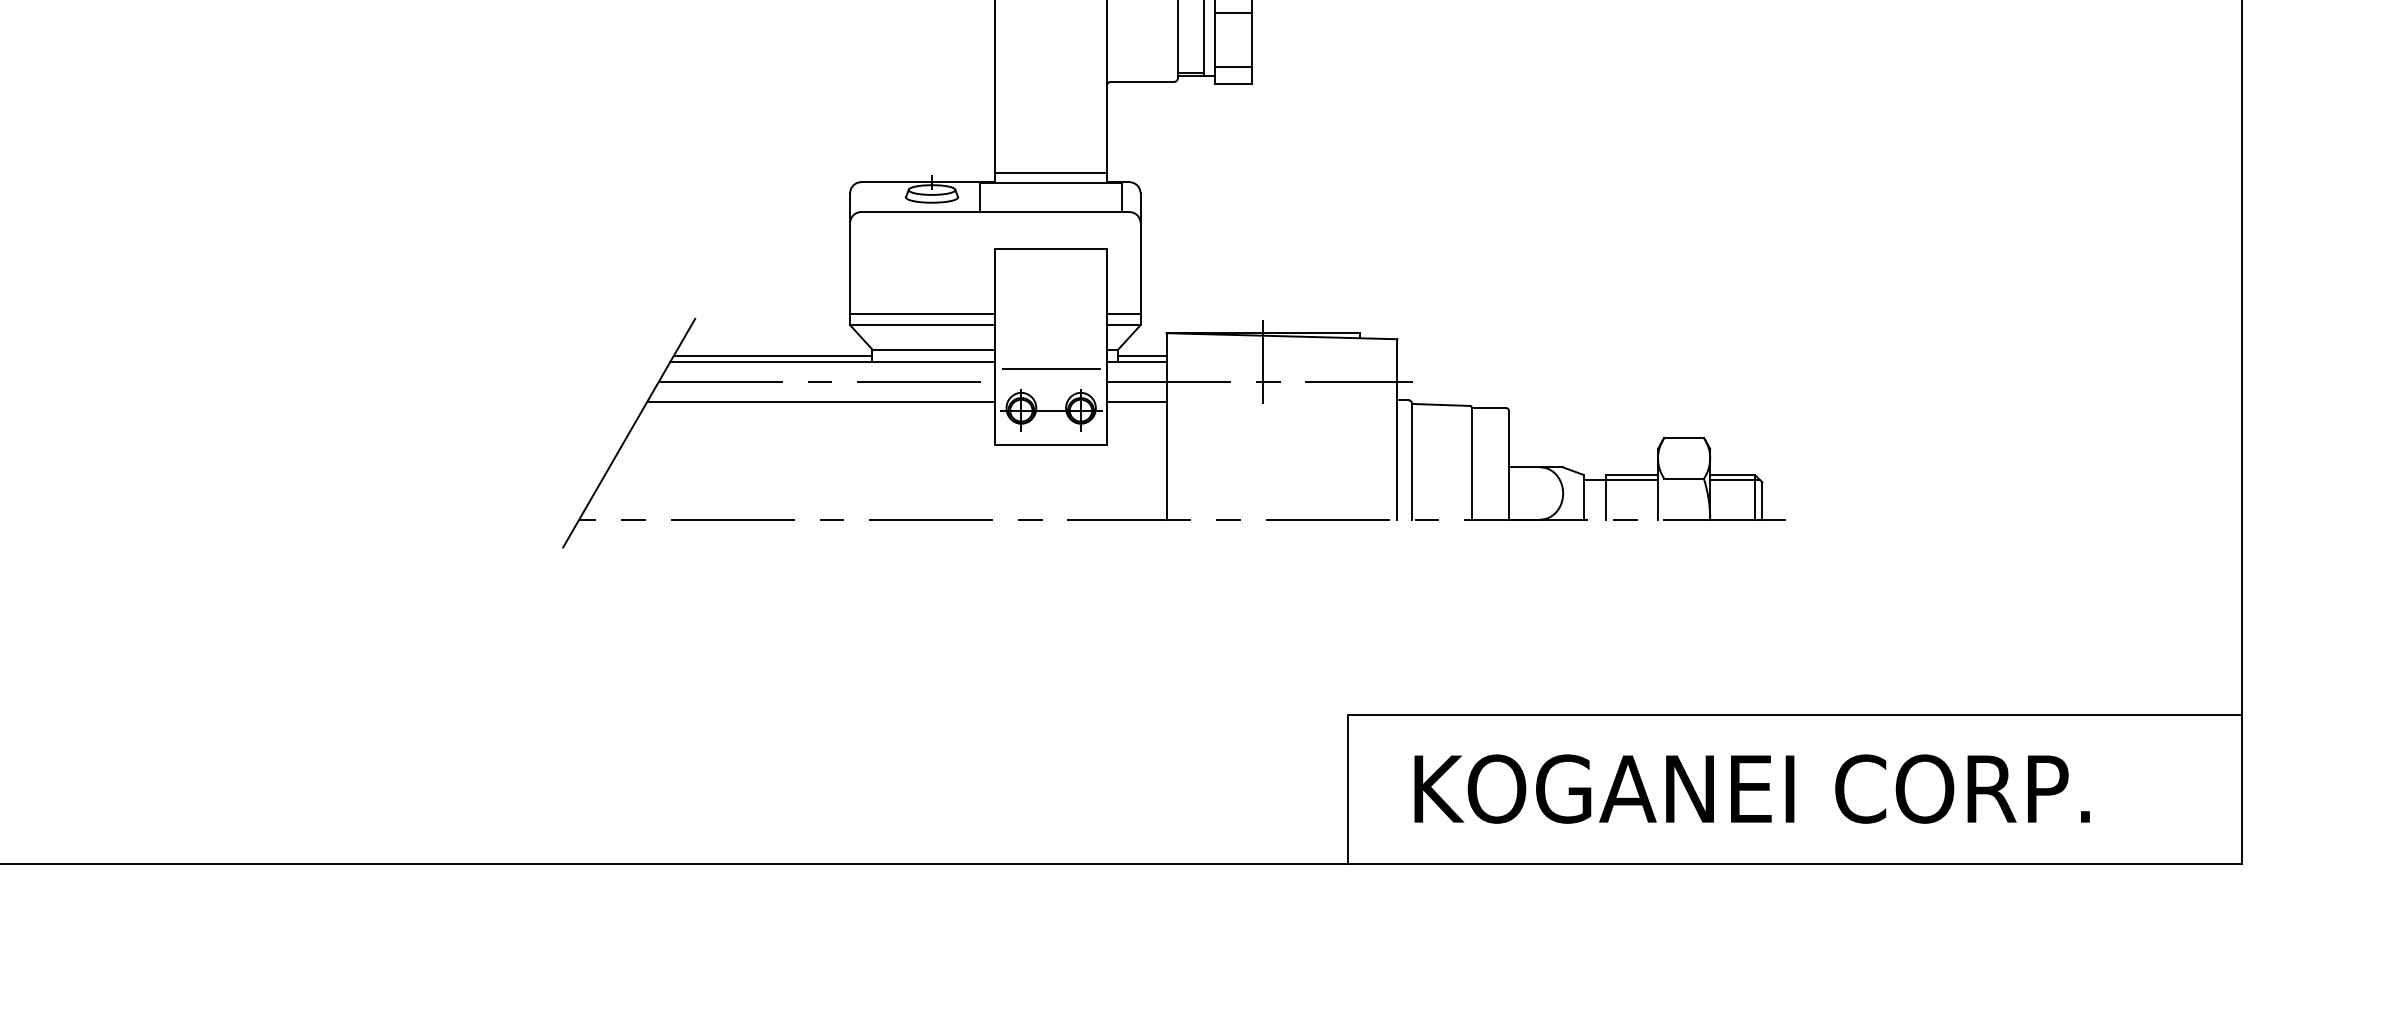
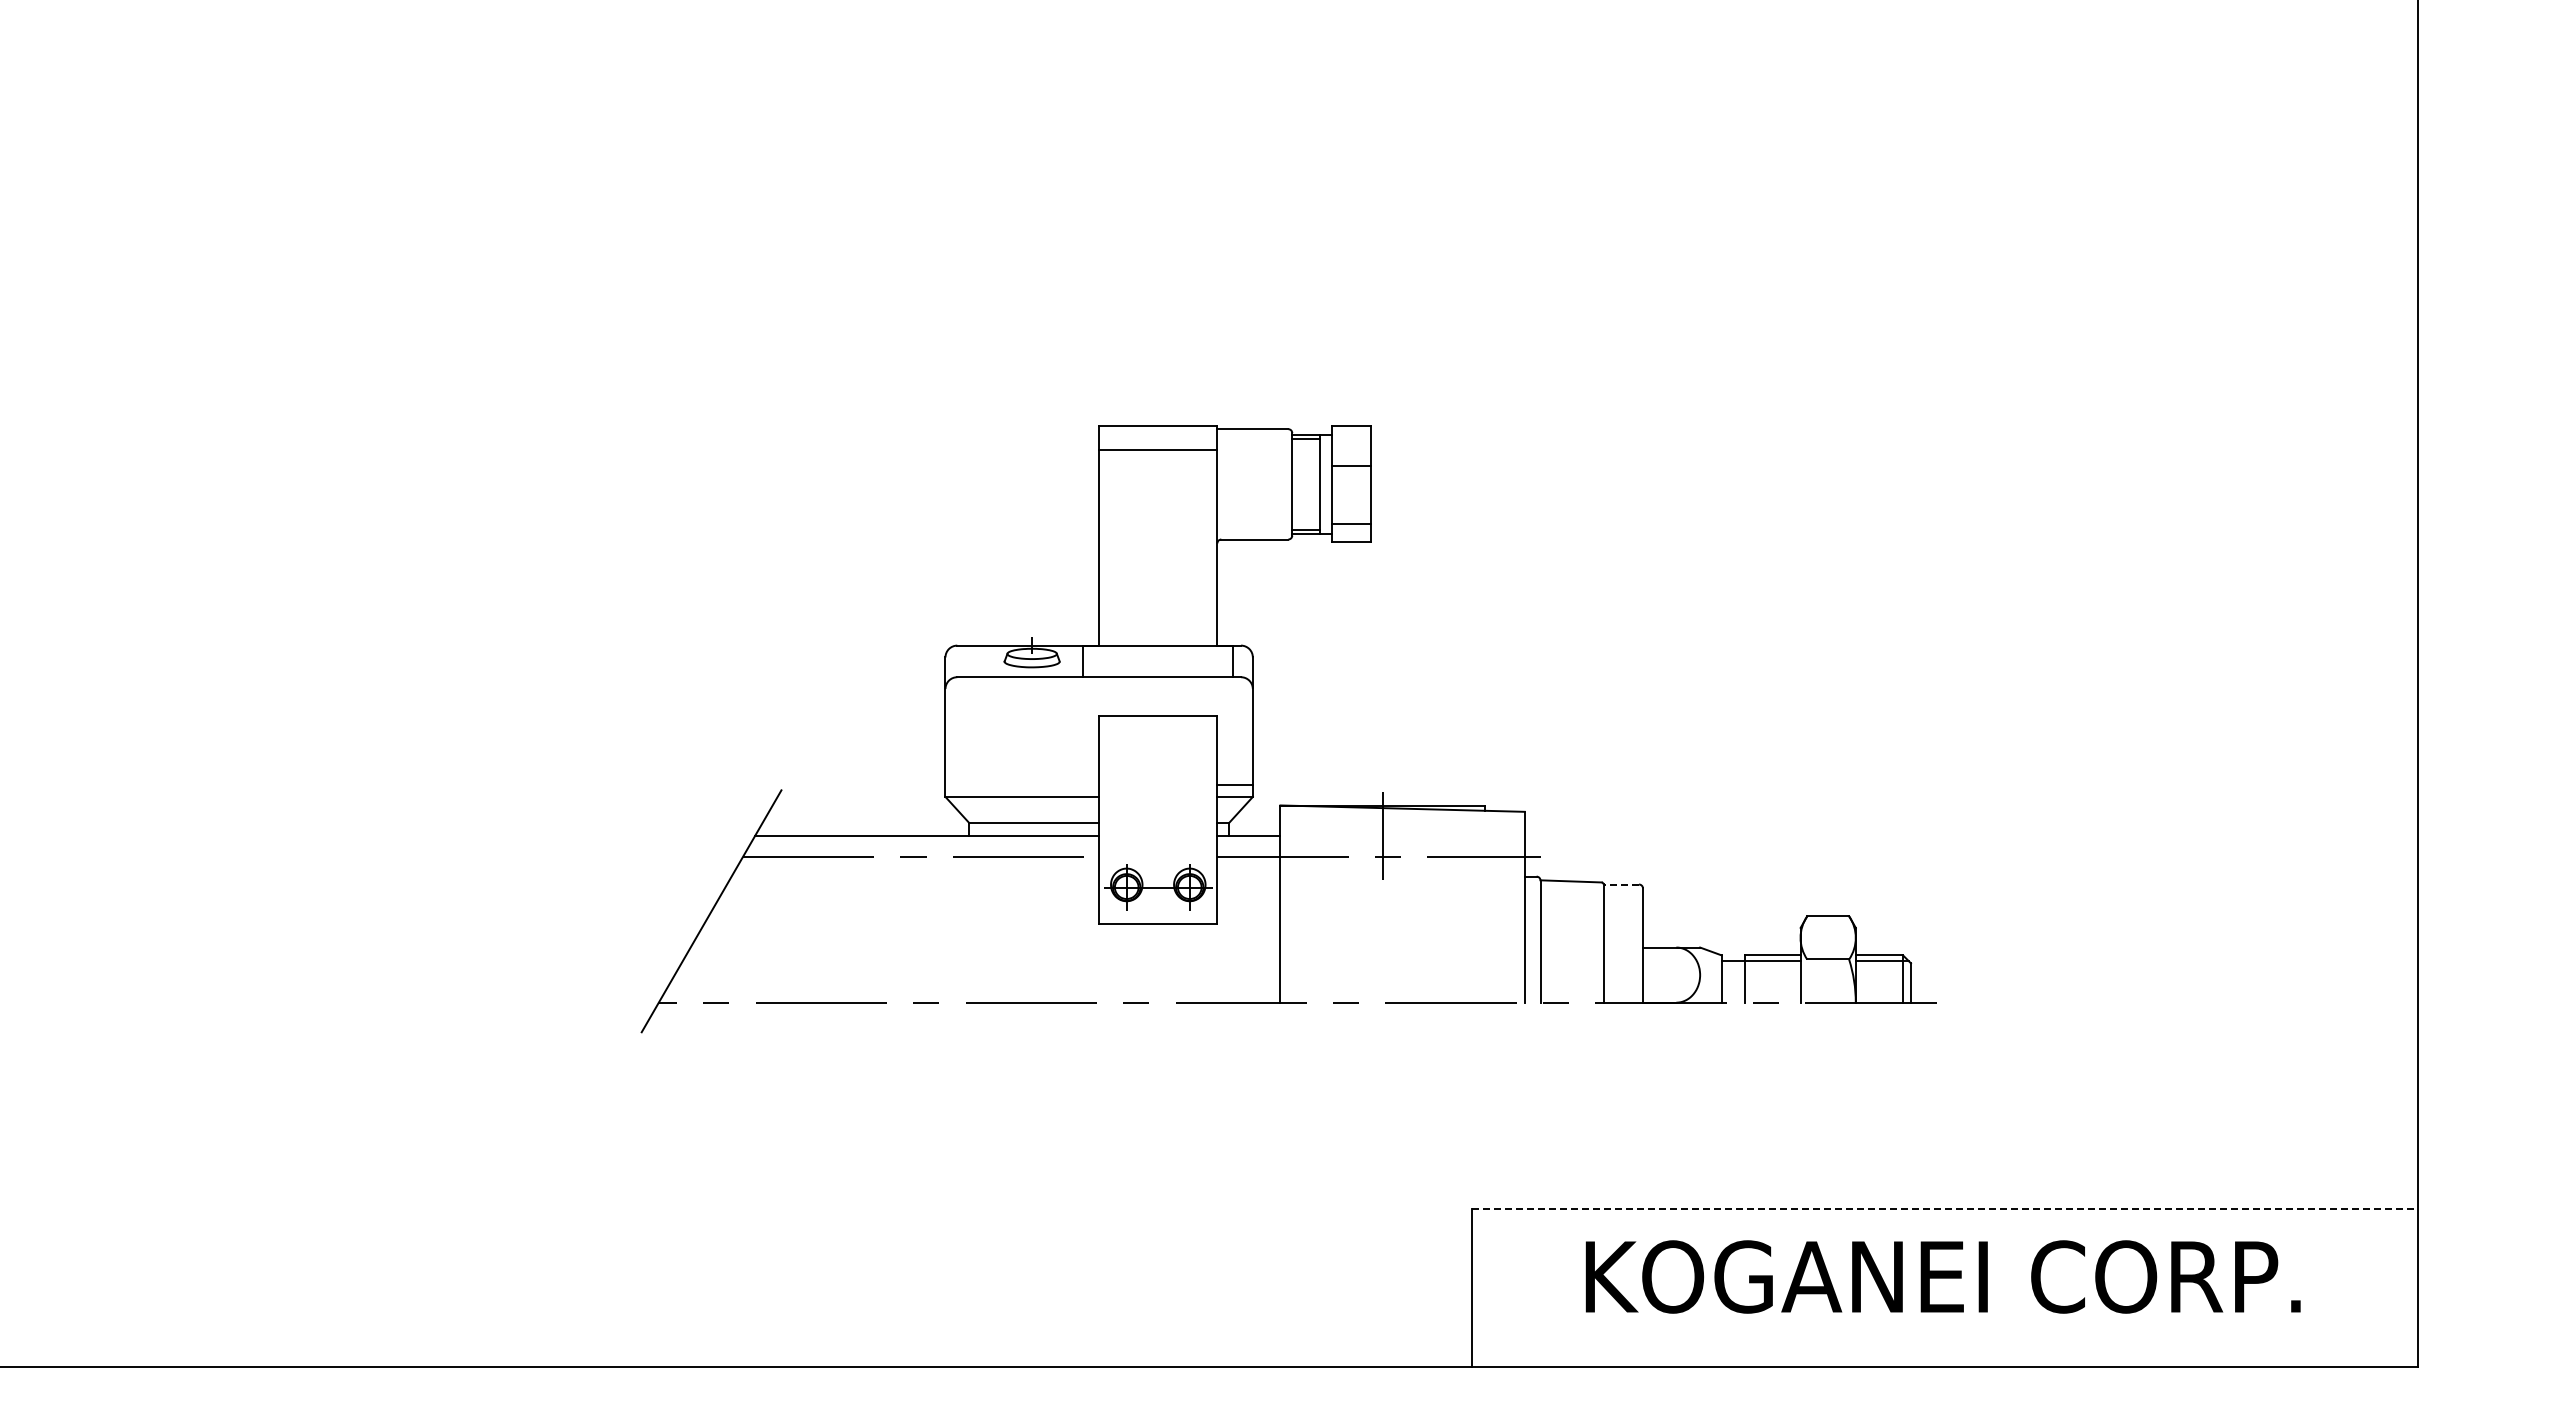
line: (1051, 172) -> (1158, 635), removed
line: (922, 314) -> (1022, 785), removed
line: (772, 355) -> (863, 829), removed
line: (1142, 355) -> (1254, 829), removed
line: (1051, 369) -> (1158, 843), removed
line: (821, 401) -> (915, 877), removed
line: (1136, 401) -> (1248, 877), removed
line: (1488, 407) -> (1621, 884), solid -> dashed
line: (1794, 714) -> (1945, 1209), solid -> dashed
text: (1751, 788) -> (1942, 1276), moved

